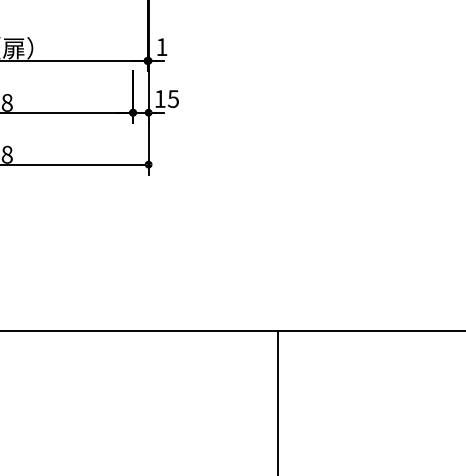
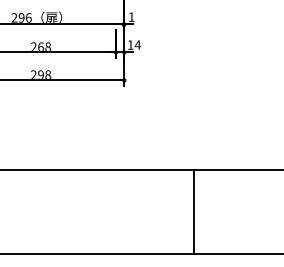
text: (172, 97) -> (137, 44), 15 -> 14

